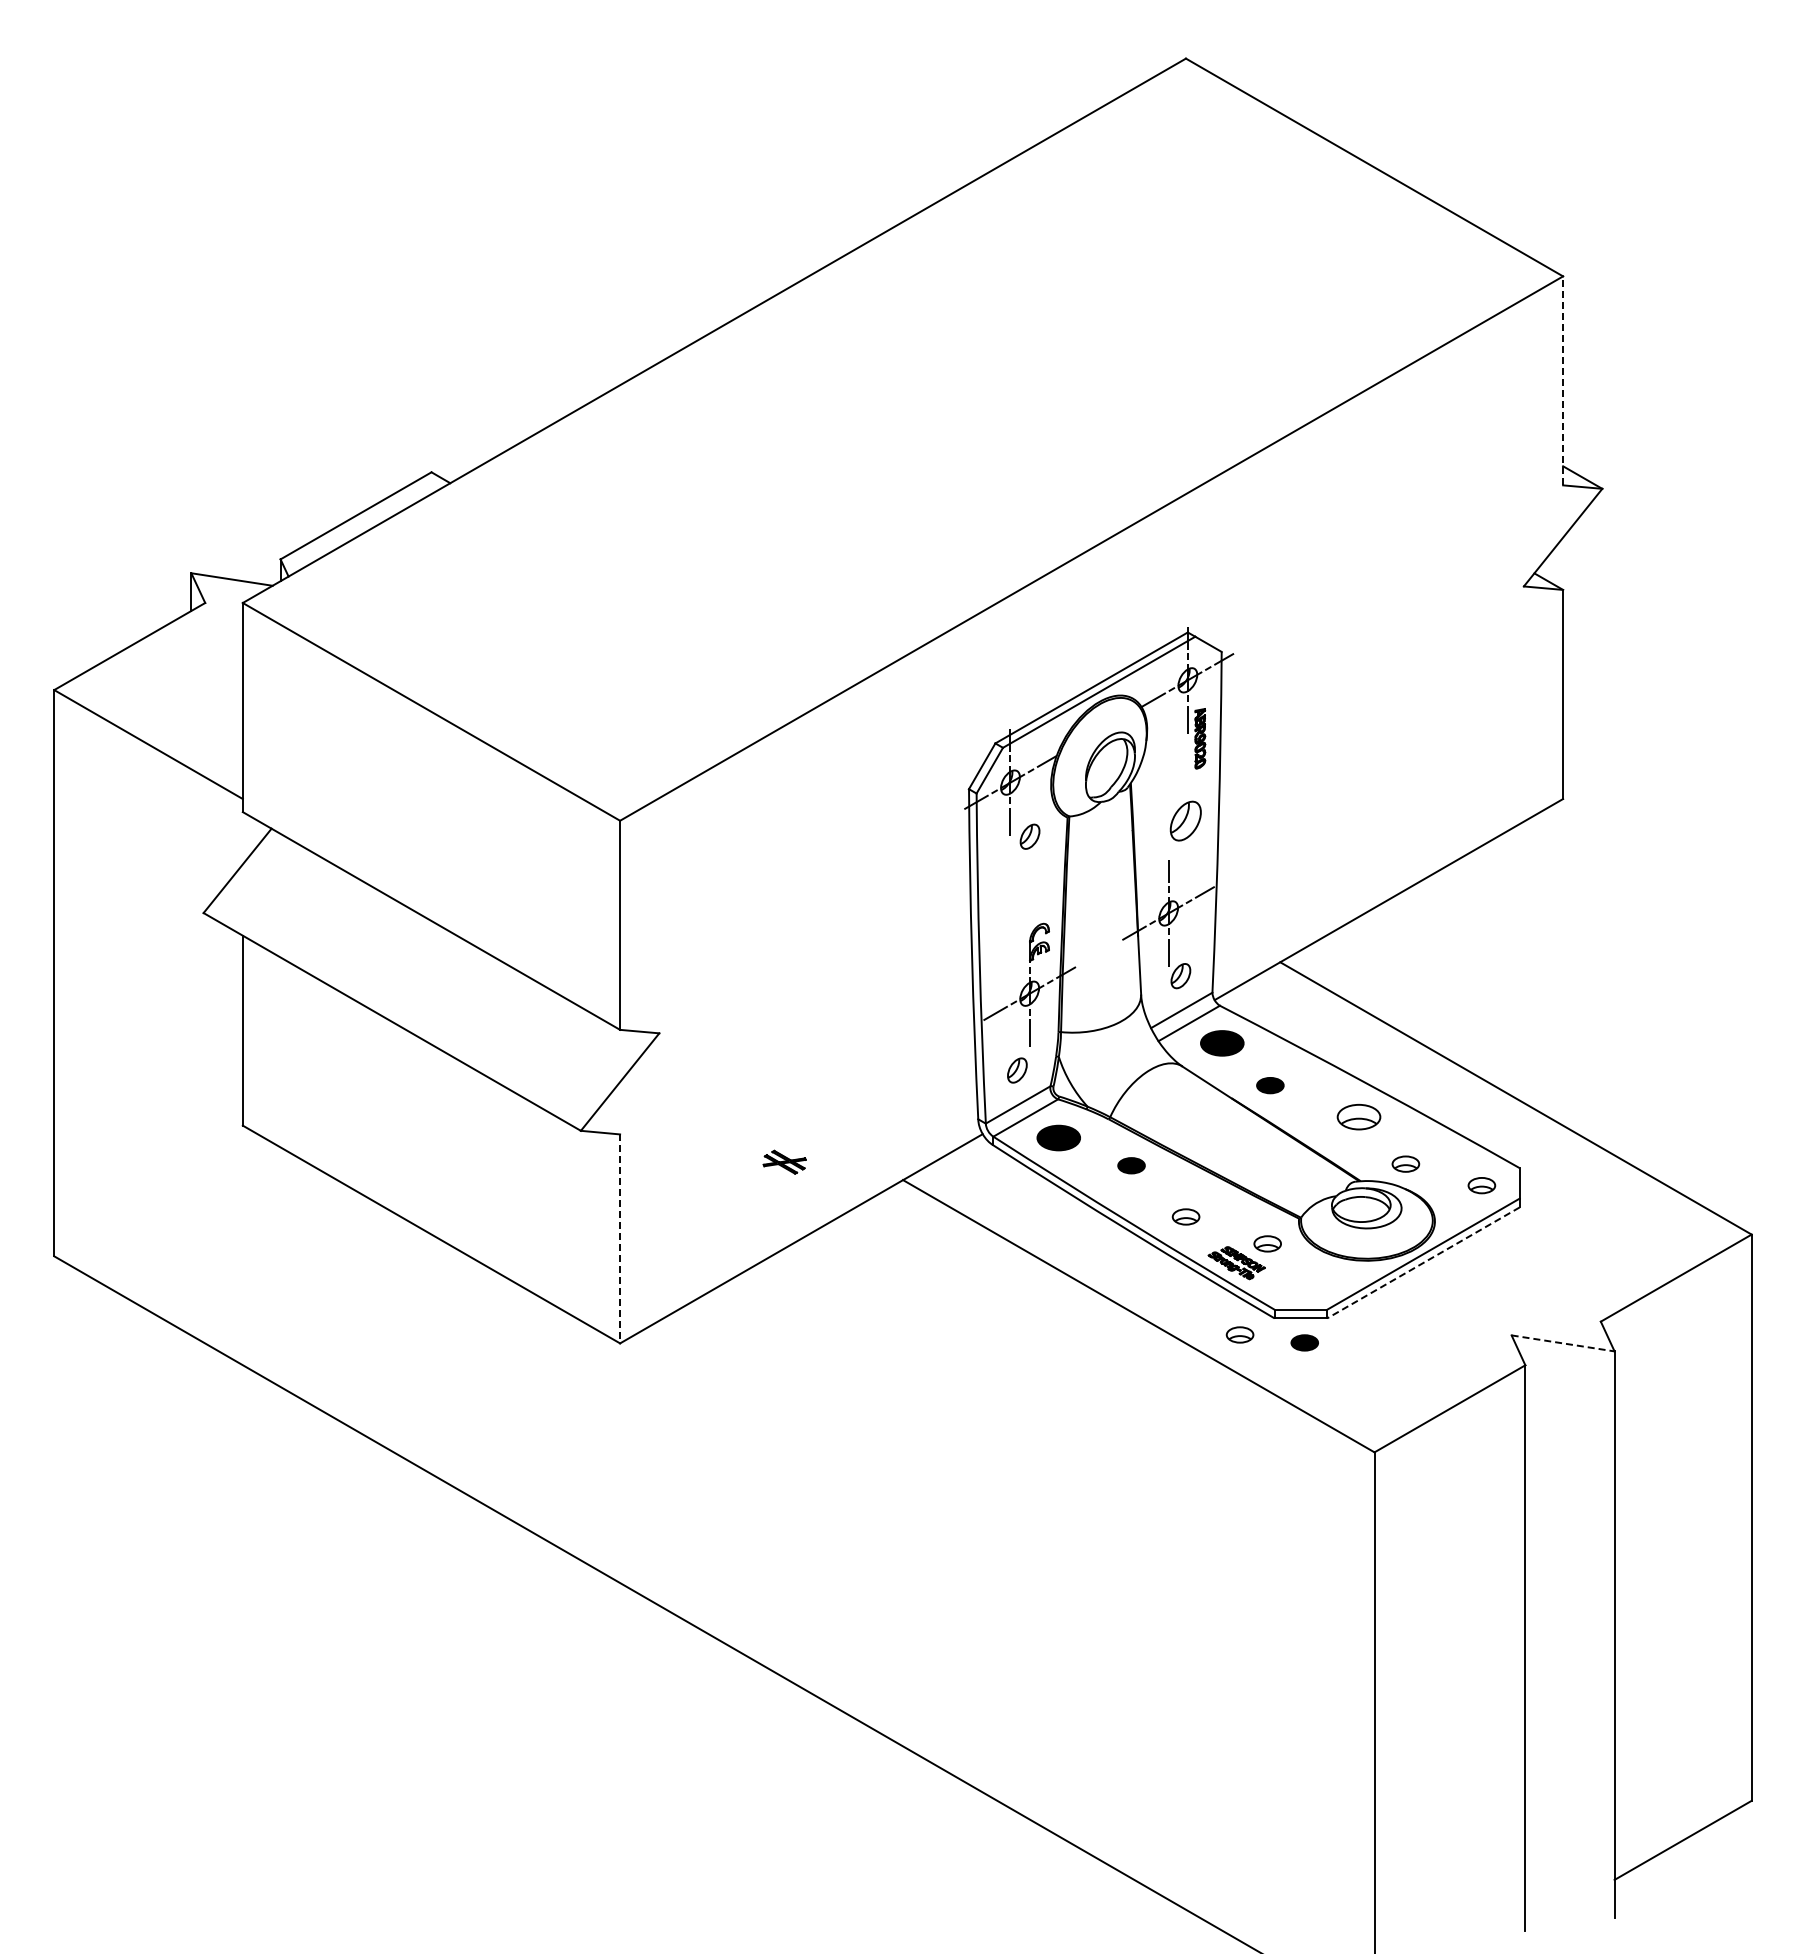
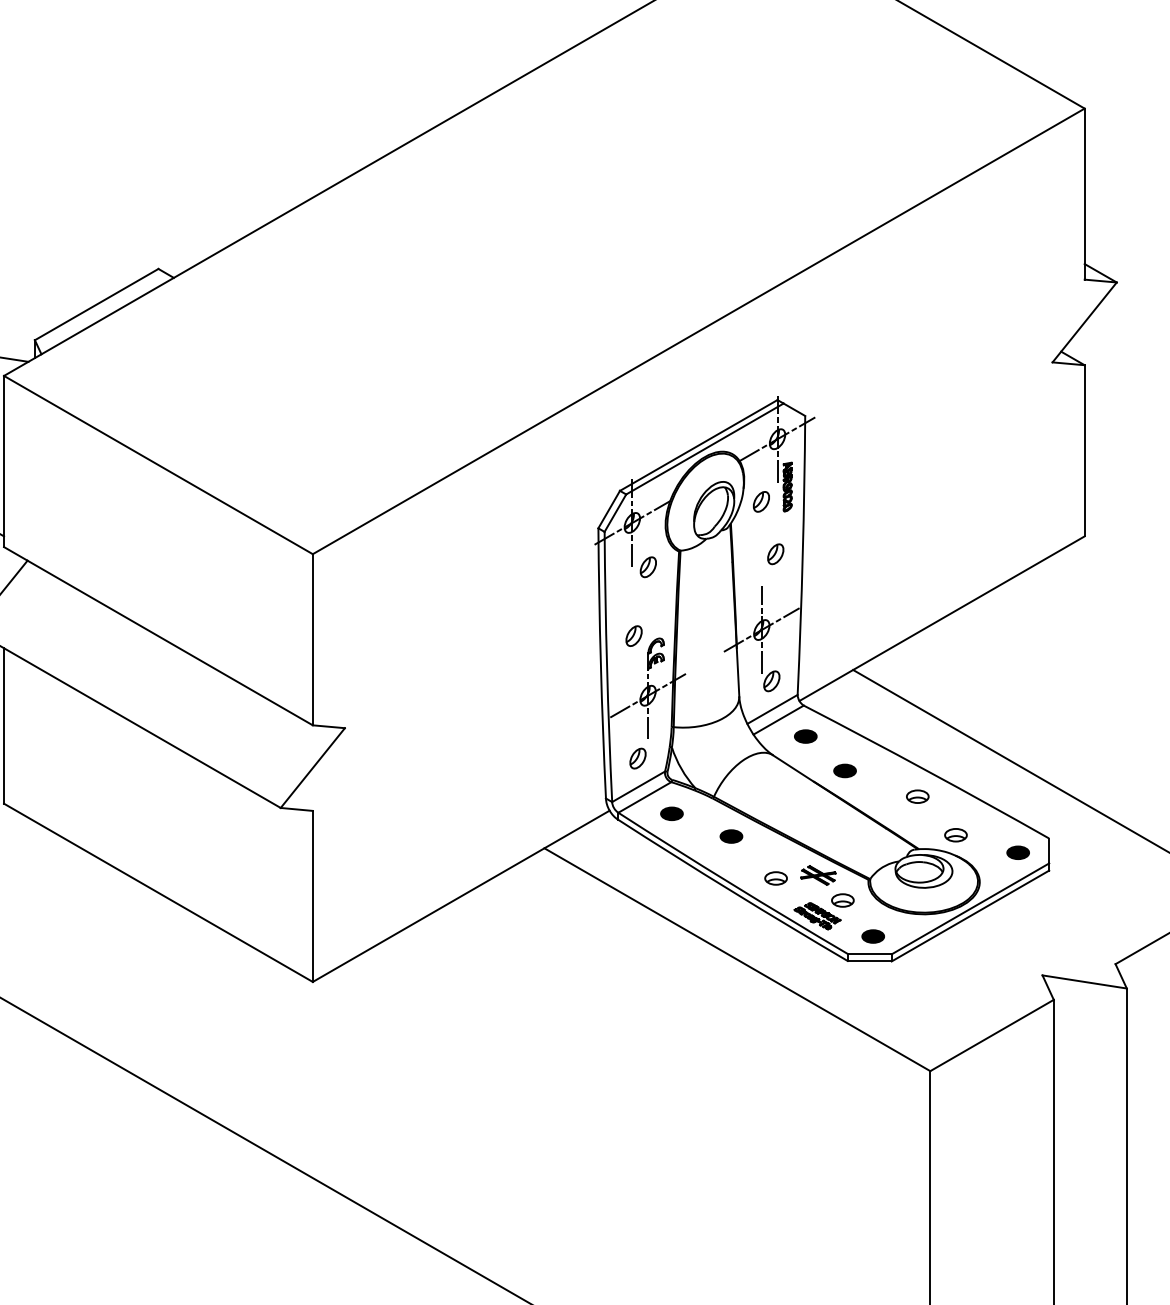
line: (1563, 380) -> (1084, 193), dashed -> solid
part: (1168, 756) -> (761, 501), added
part: (1185, 820) -> (775, 553), size x0.62
part: (1012, 920) -> (634, 635), added
part: (1222, 1043) -> (805, 736), size x0.62
part: (1359, 1116) -> (918, 796), size x0.62
part: (1058, 1137) -> (671, 813), size x0.62
part: (784, 1161) -> (818, 874), moved
fill: (1481, 1185) -> (1017, 852), added
line: (620, 1239) -> (313, 896), dashed -> solid
line: (1423, 1263) -> (970, 916), dashed -> solid
part: (1239, 1334) -> (819, 974), removed
part: (1304, 1342) -> (873, 936), moved
line: (1563, 1343) -> (1084, 982), dashed -> solid

